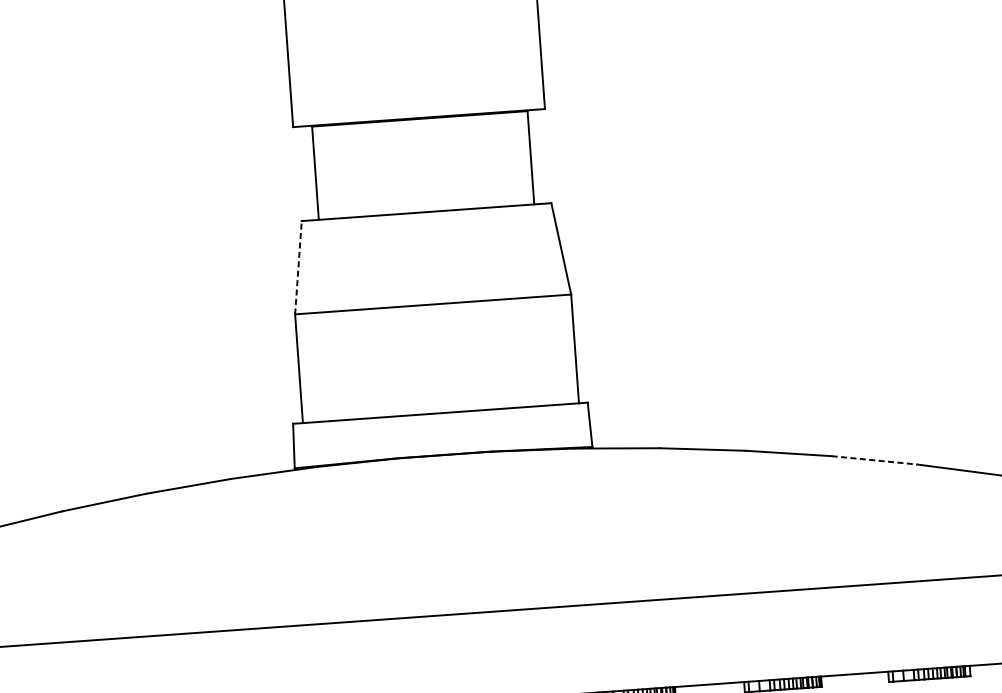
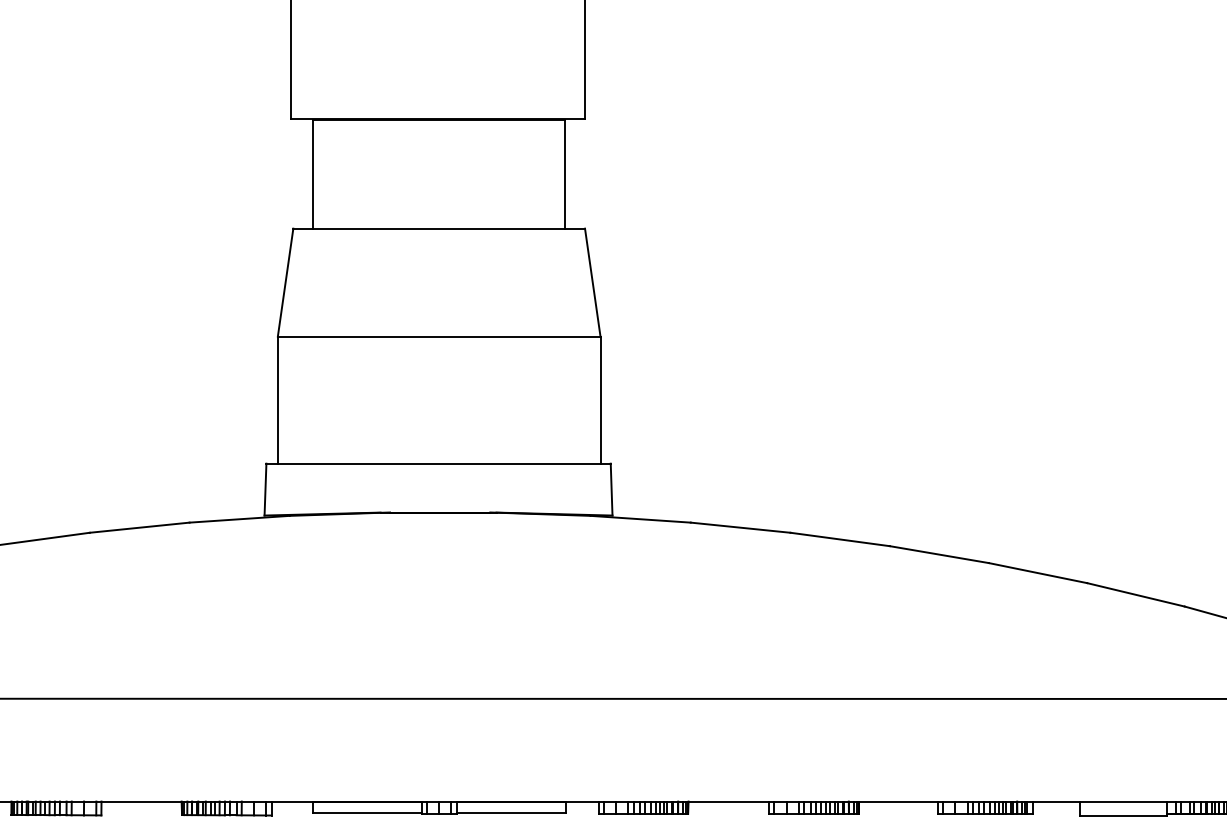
line: (298, 267) -> (285, 282), dashed -> solid
line: (874, 460) -> (939, 554), dashed -> solid

